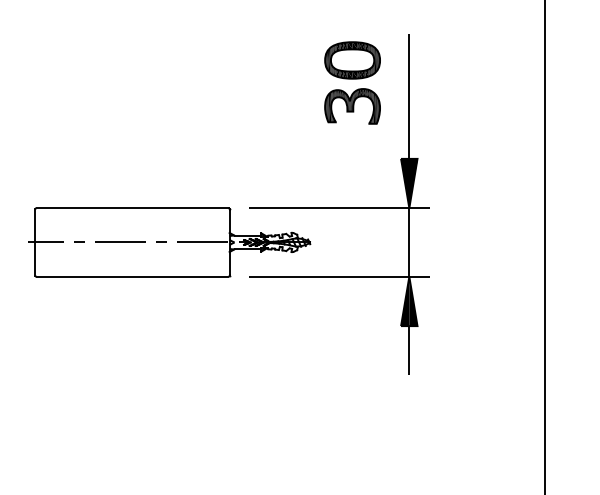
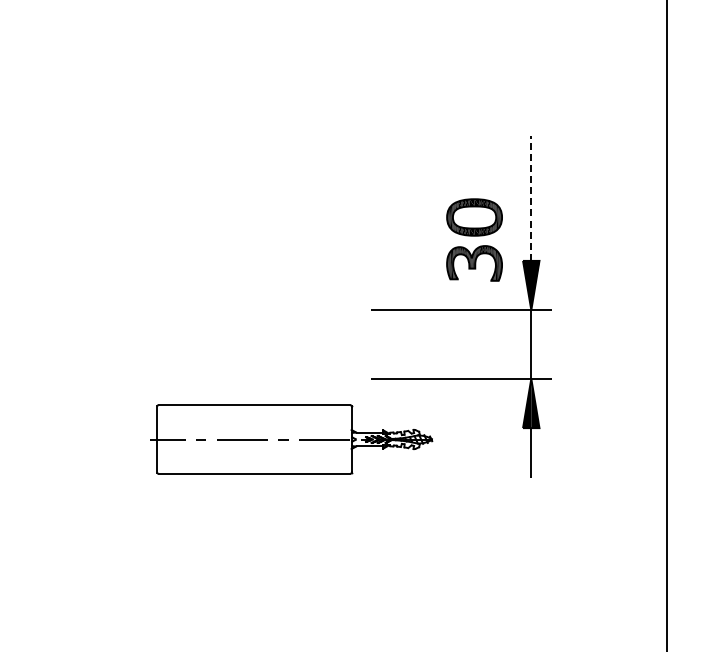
part: (352, 82) -> (474, 239), moved
line: (409, 96) -> (531, 198), solid -> dashed
part: (169, 242) -> (291, 439), moved

